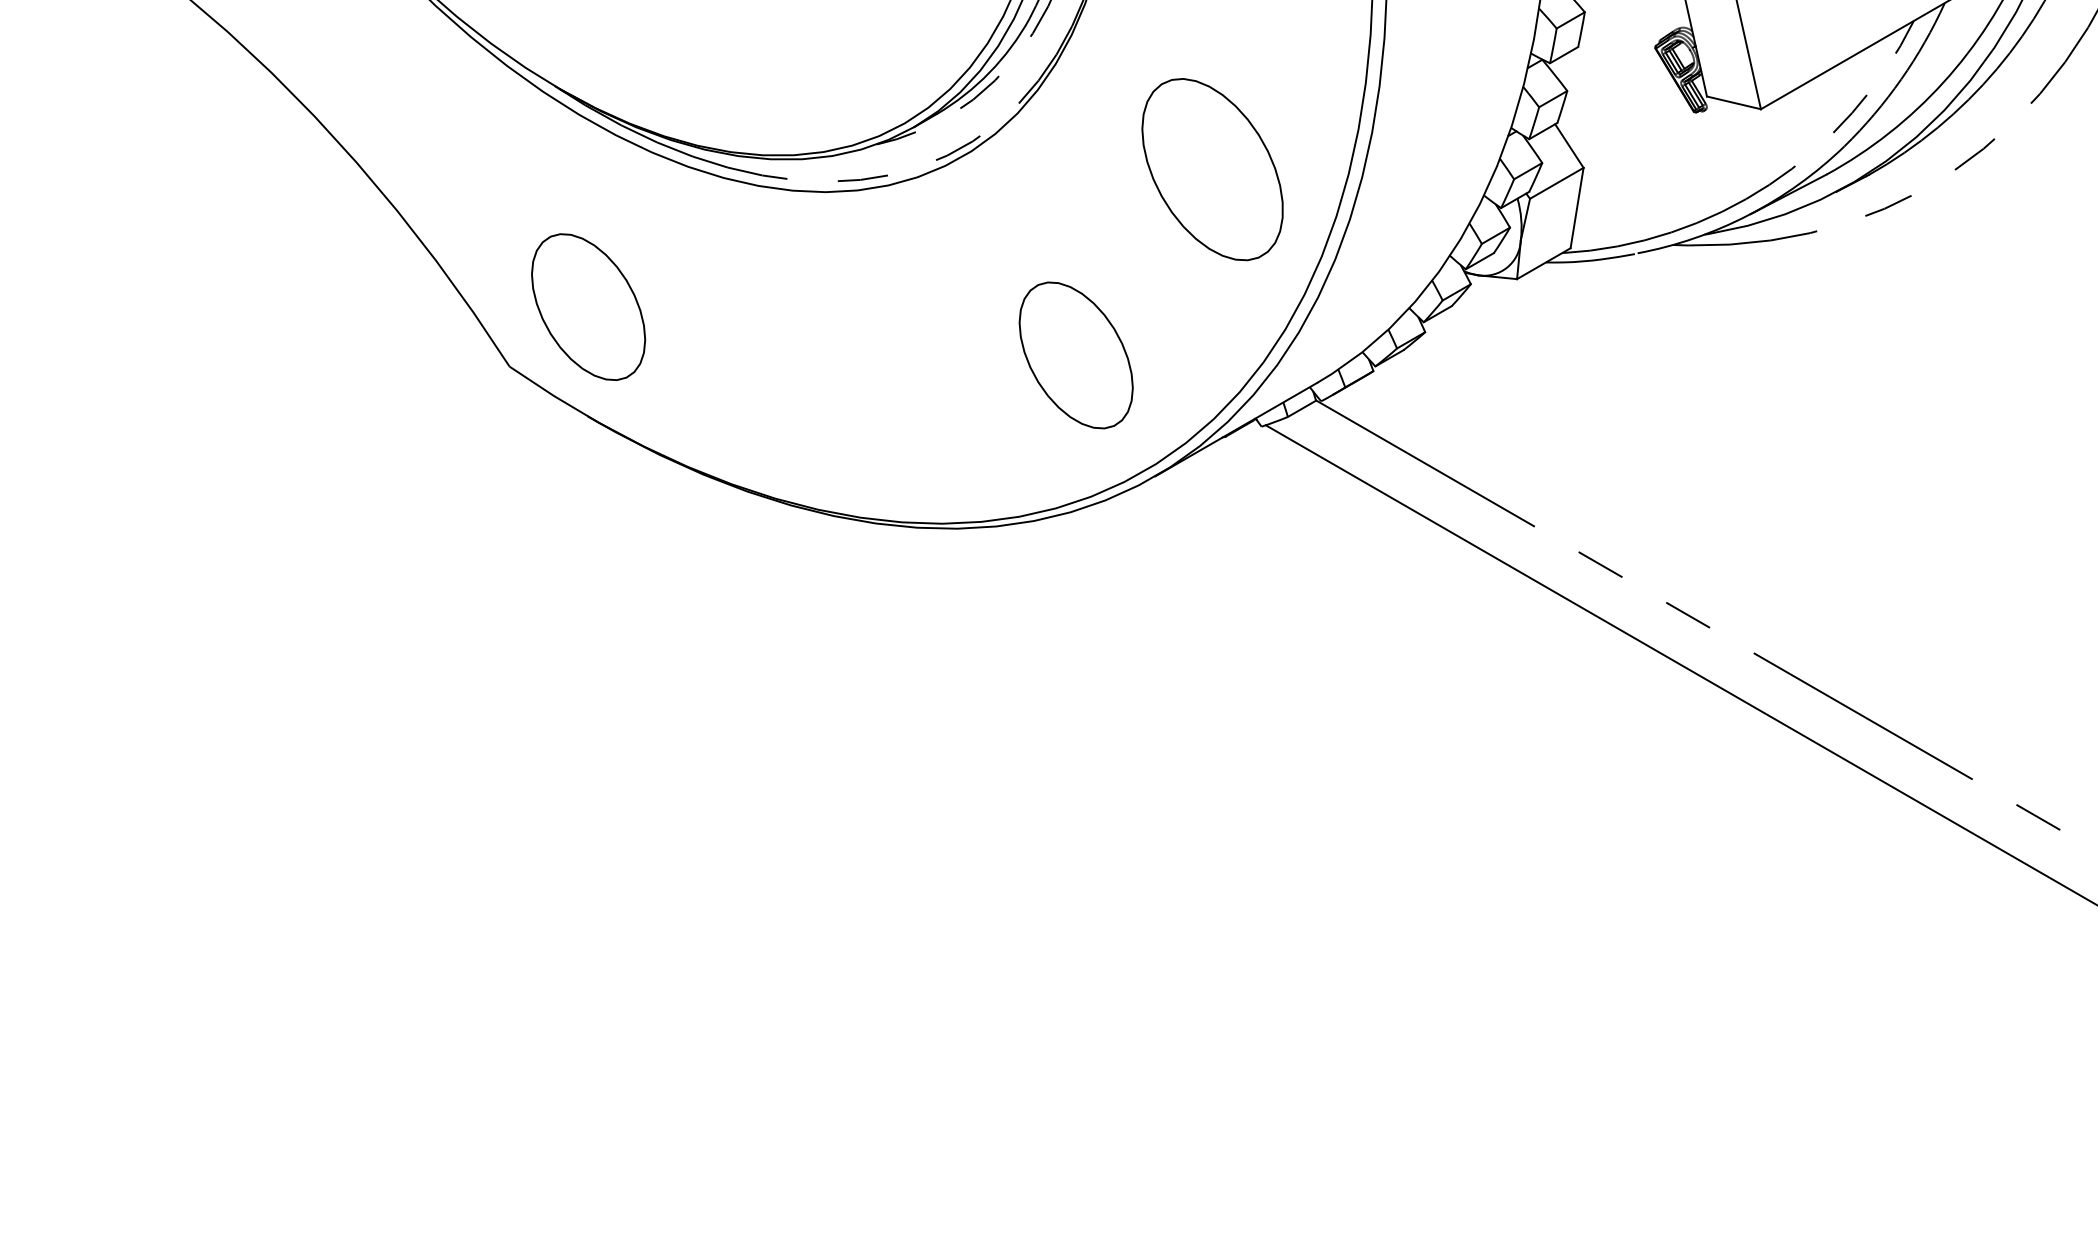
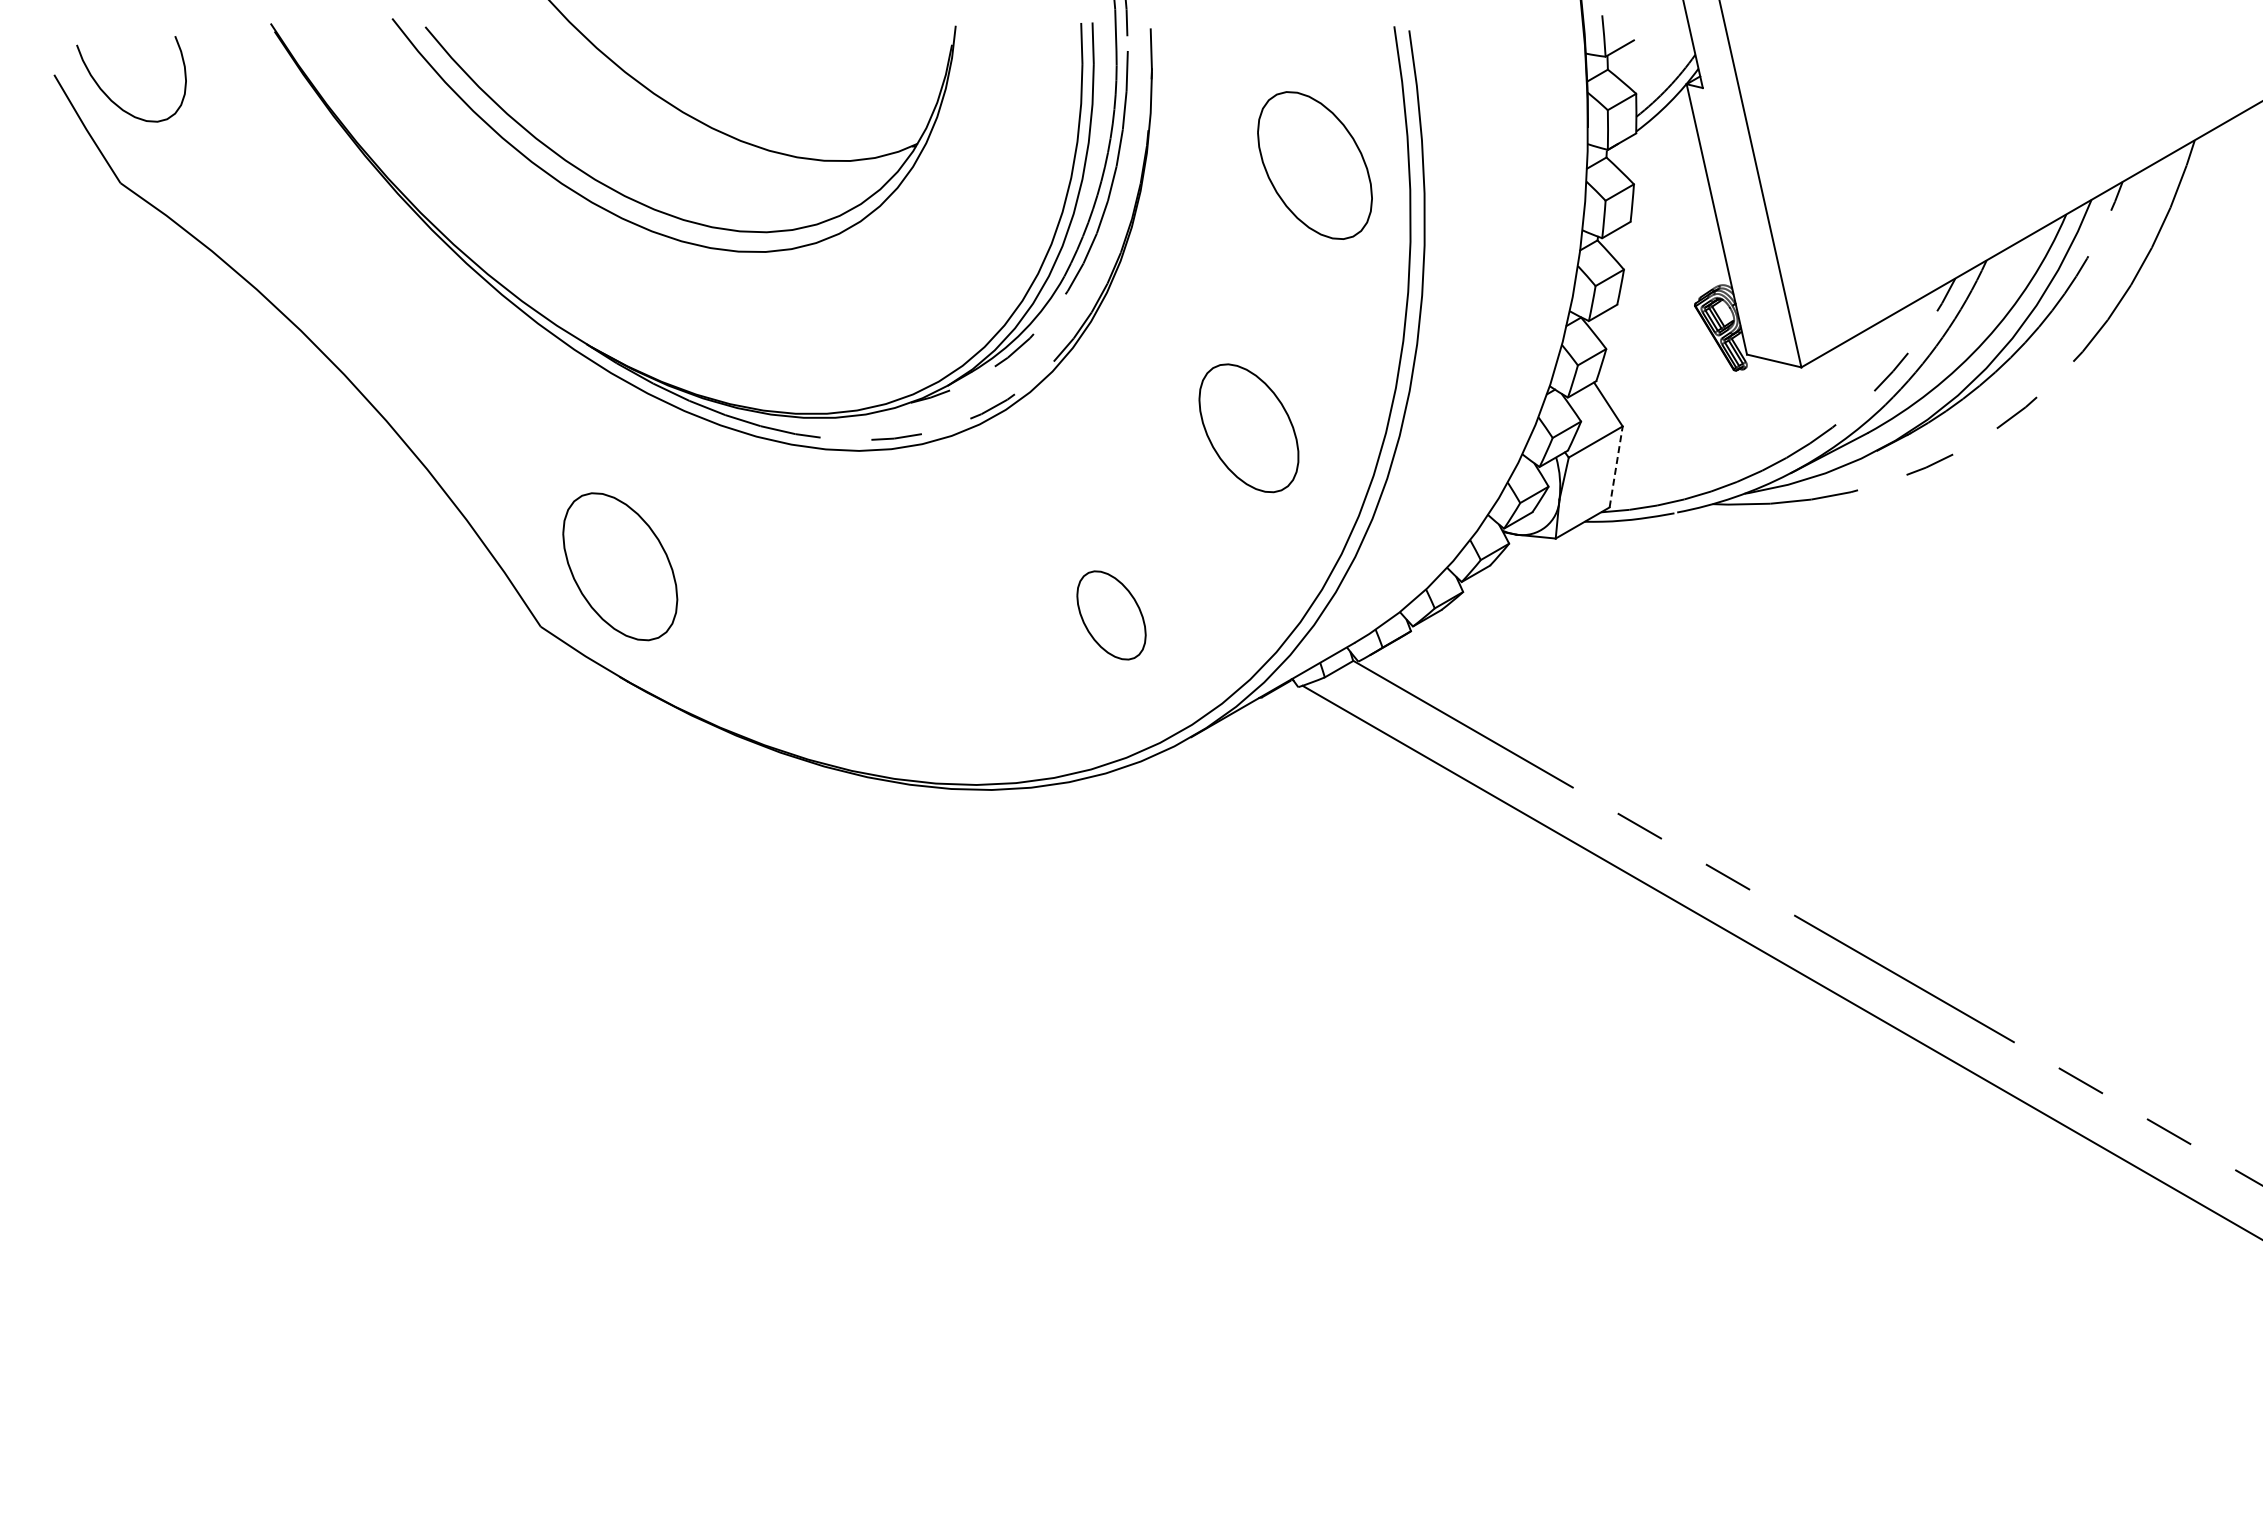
part: (1212, 169) -> (1248, 428), size x0.7
line: (1577, 207) -> (1616, 466), solid -> dashed
part: (1076, 355) -> (1111, 615), size x0.6

